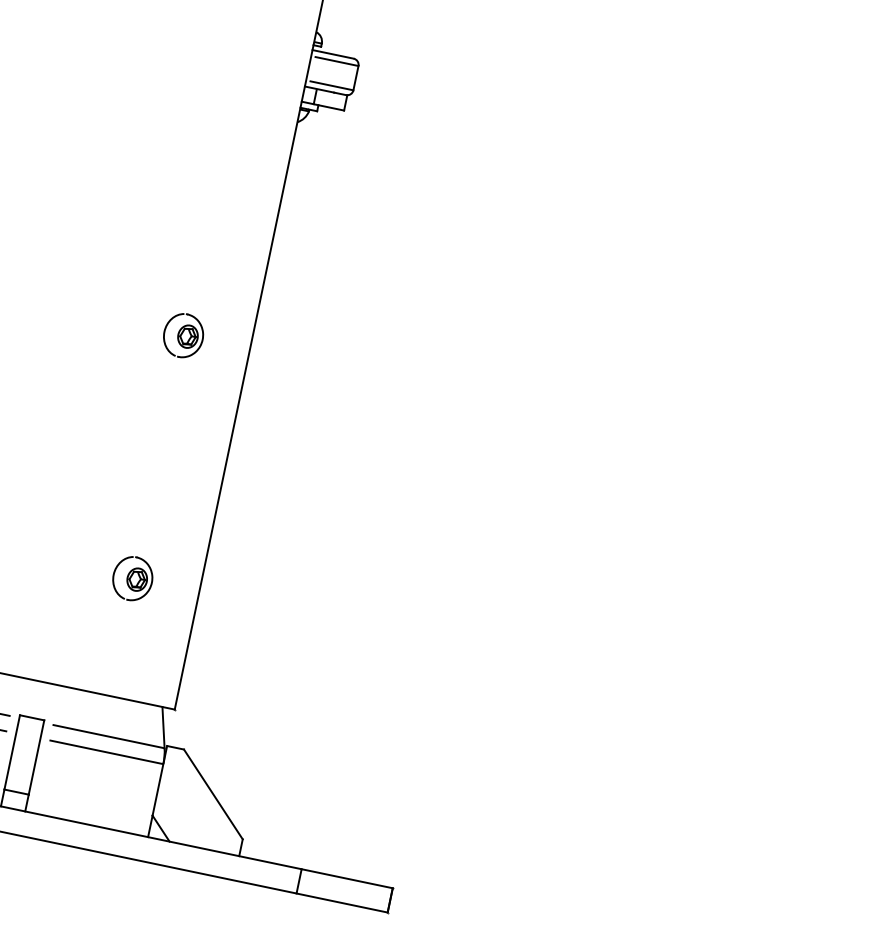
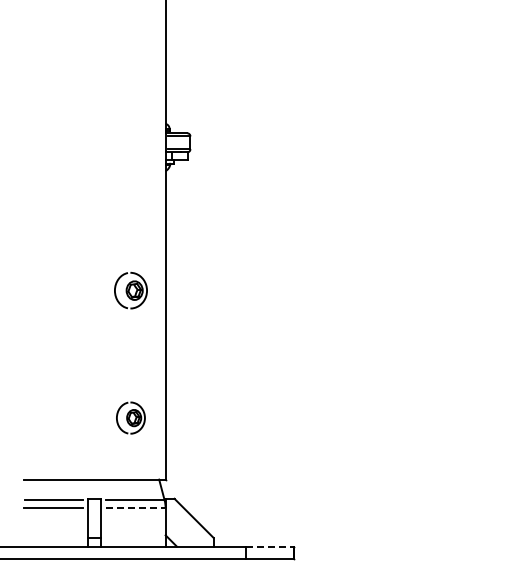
part: (183, 335) -> (130, 290), size x1.6
part: (132, 579) -> (130, 418), size x1.4
line: (105, 752) -> (135, 508), solid -> dashed
line: (347, 878) -> (270, 546), solid -> dashed

